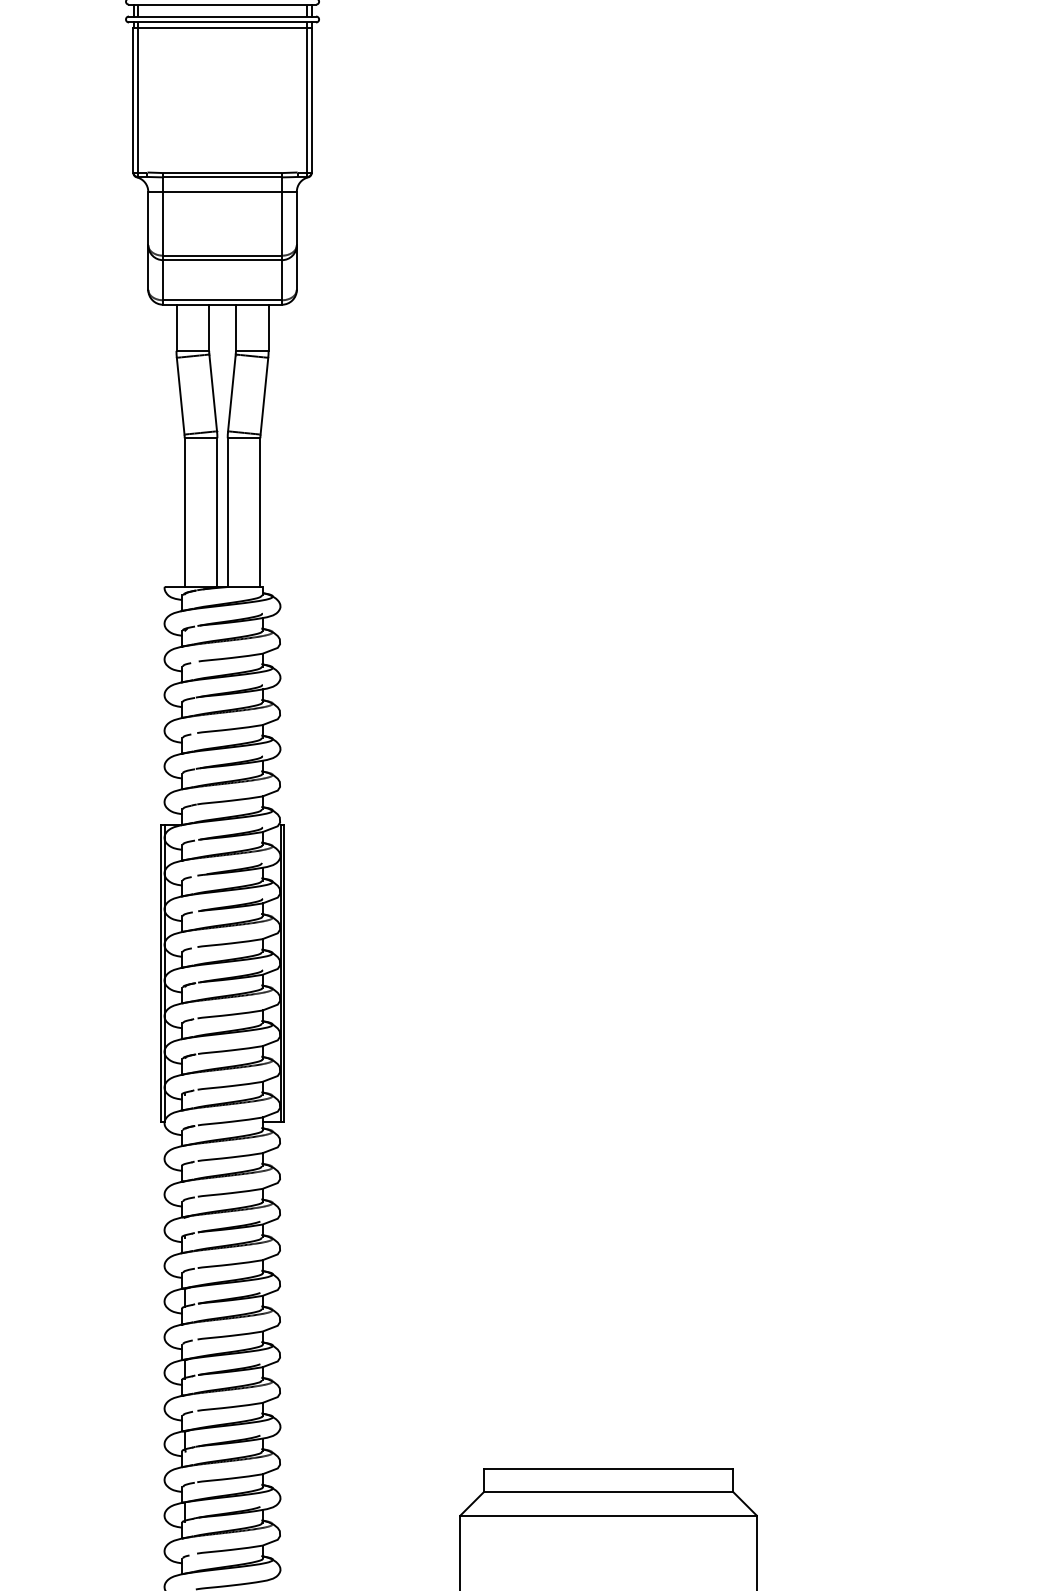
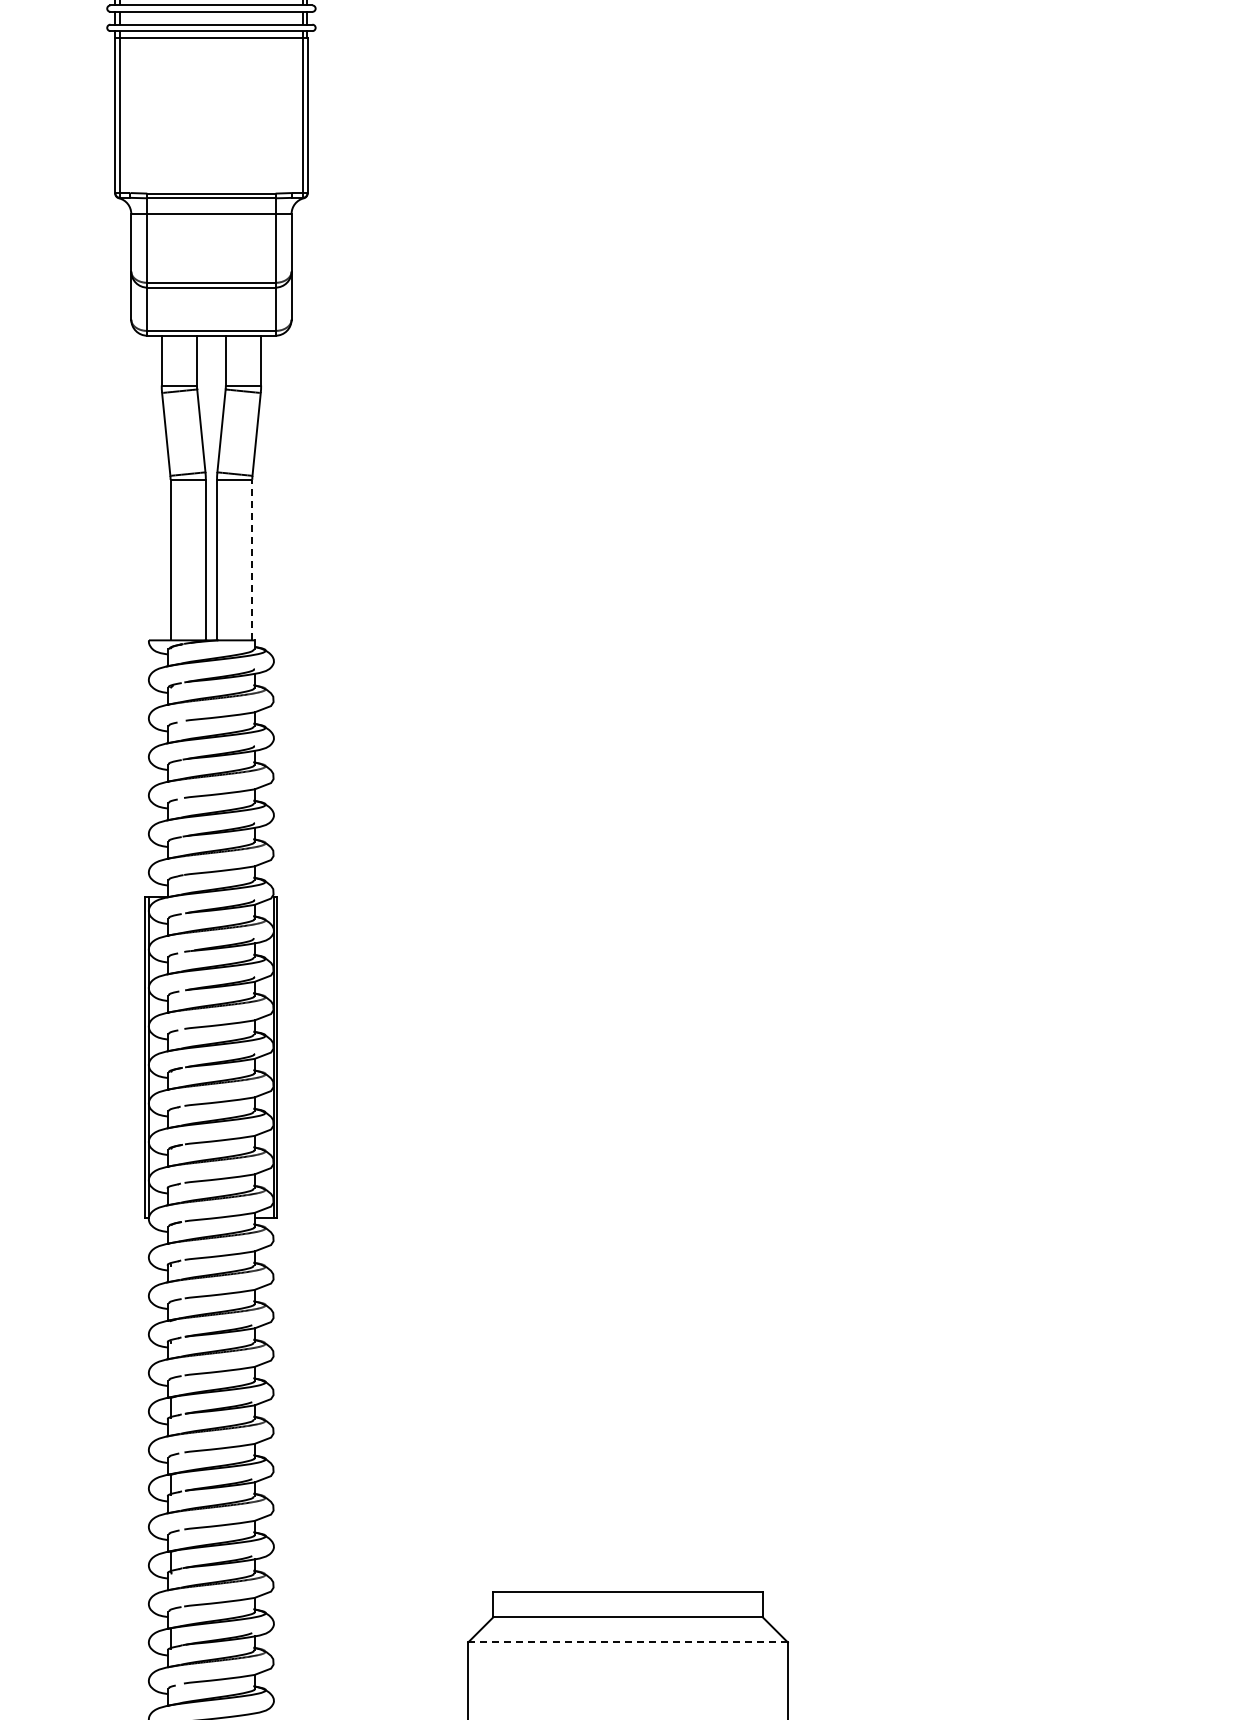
line: (260, 512) -> (252, 559), solid -> dashed
line: (609, 1515) -> (628, 1642), solid -> dashed

